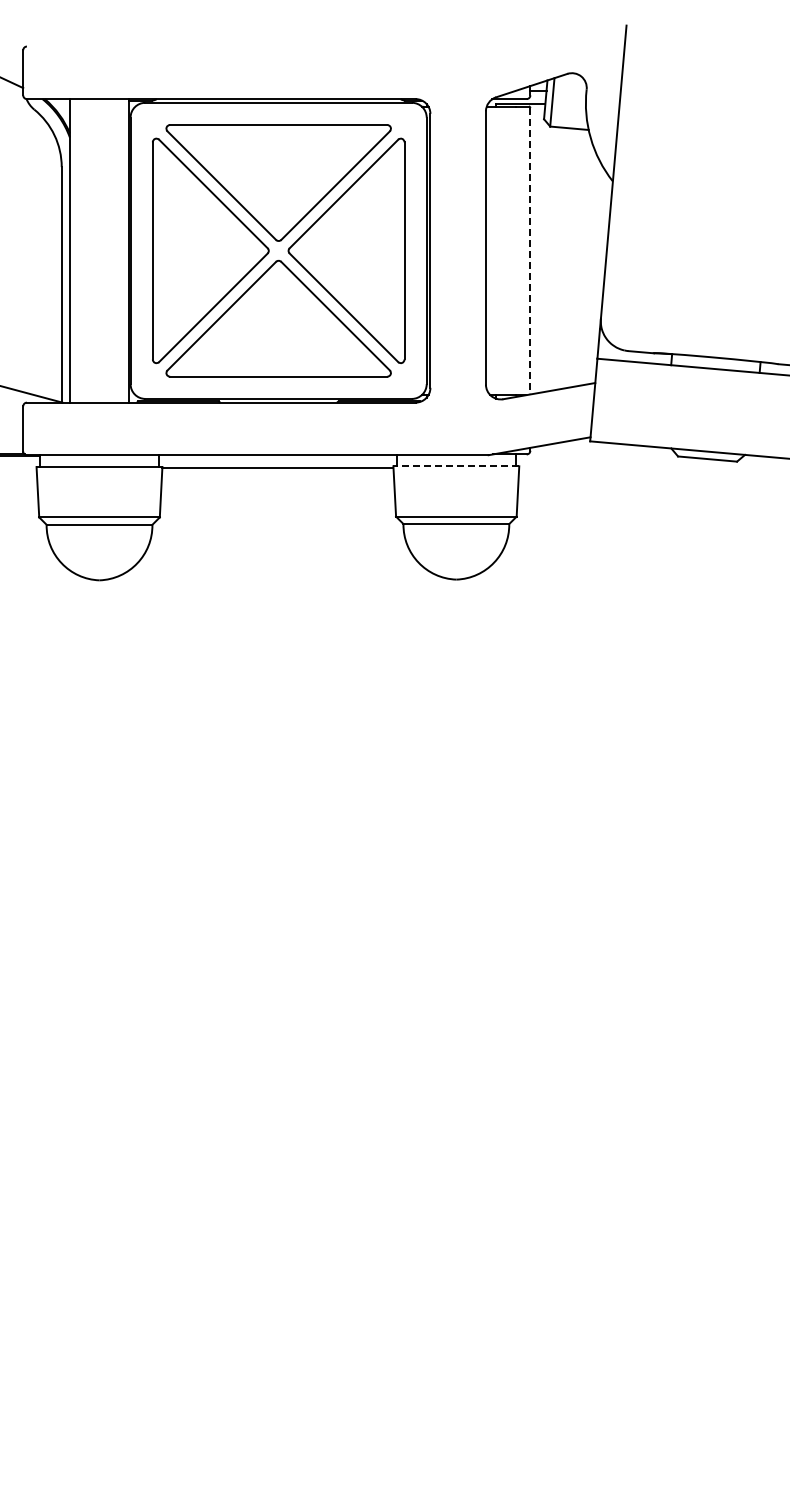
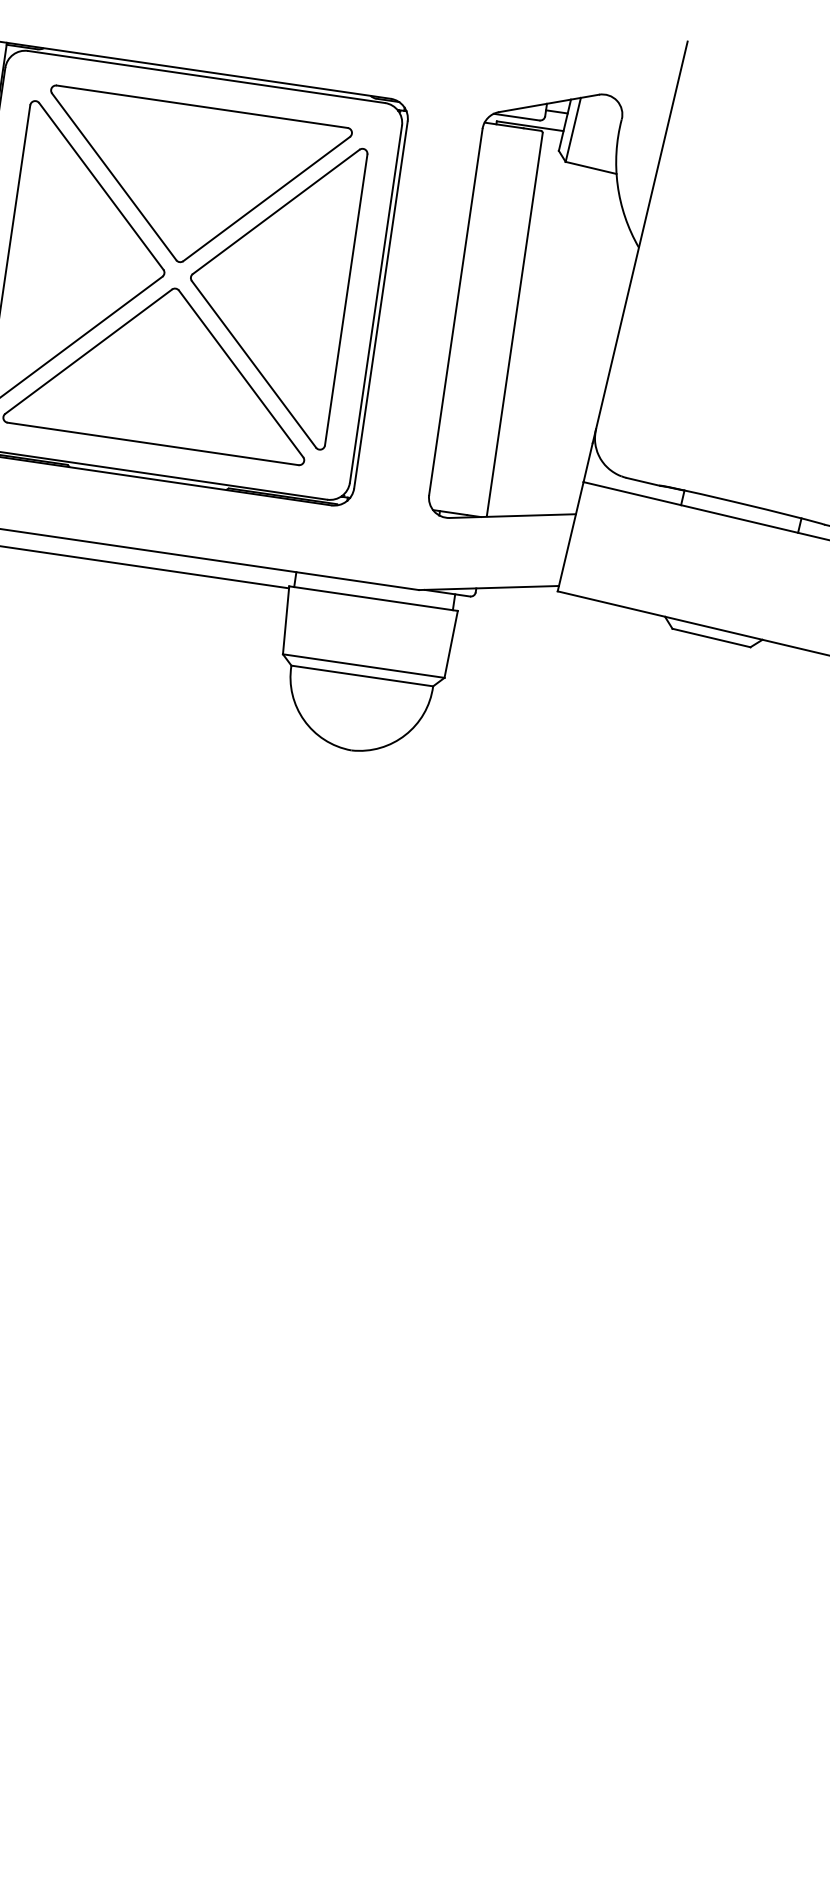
line: (530, 250) -> (515, 324), dashed -> solid
line: (456, 466) -> (373, 598), dashed -> solid

